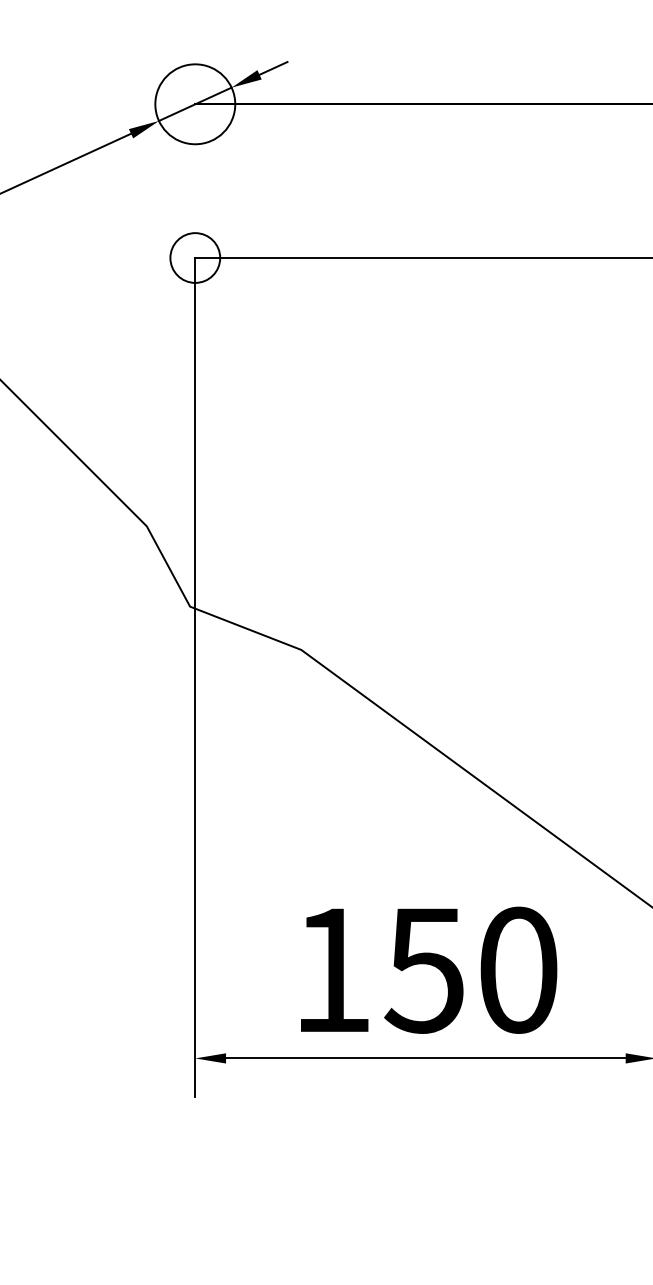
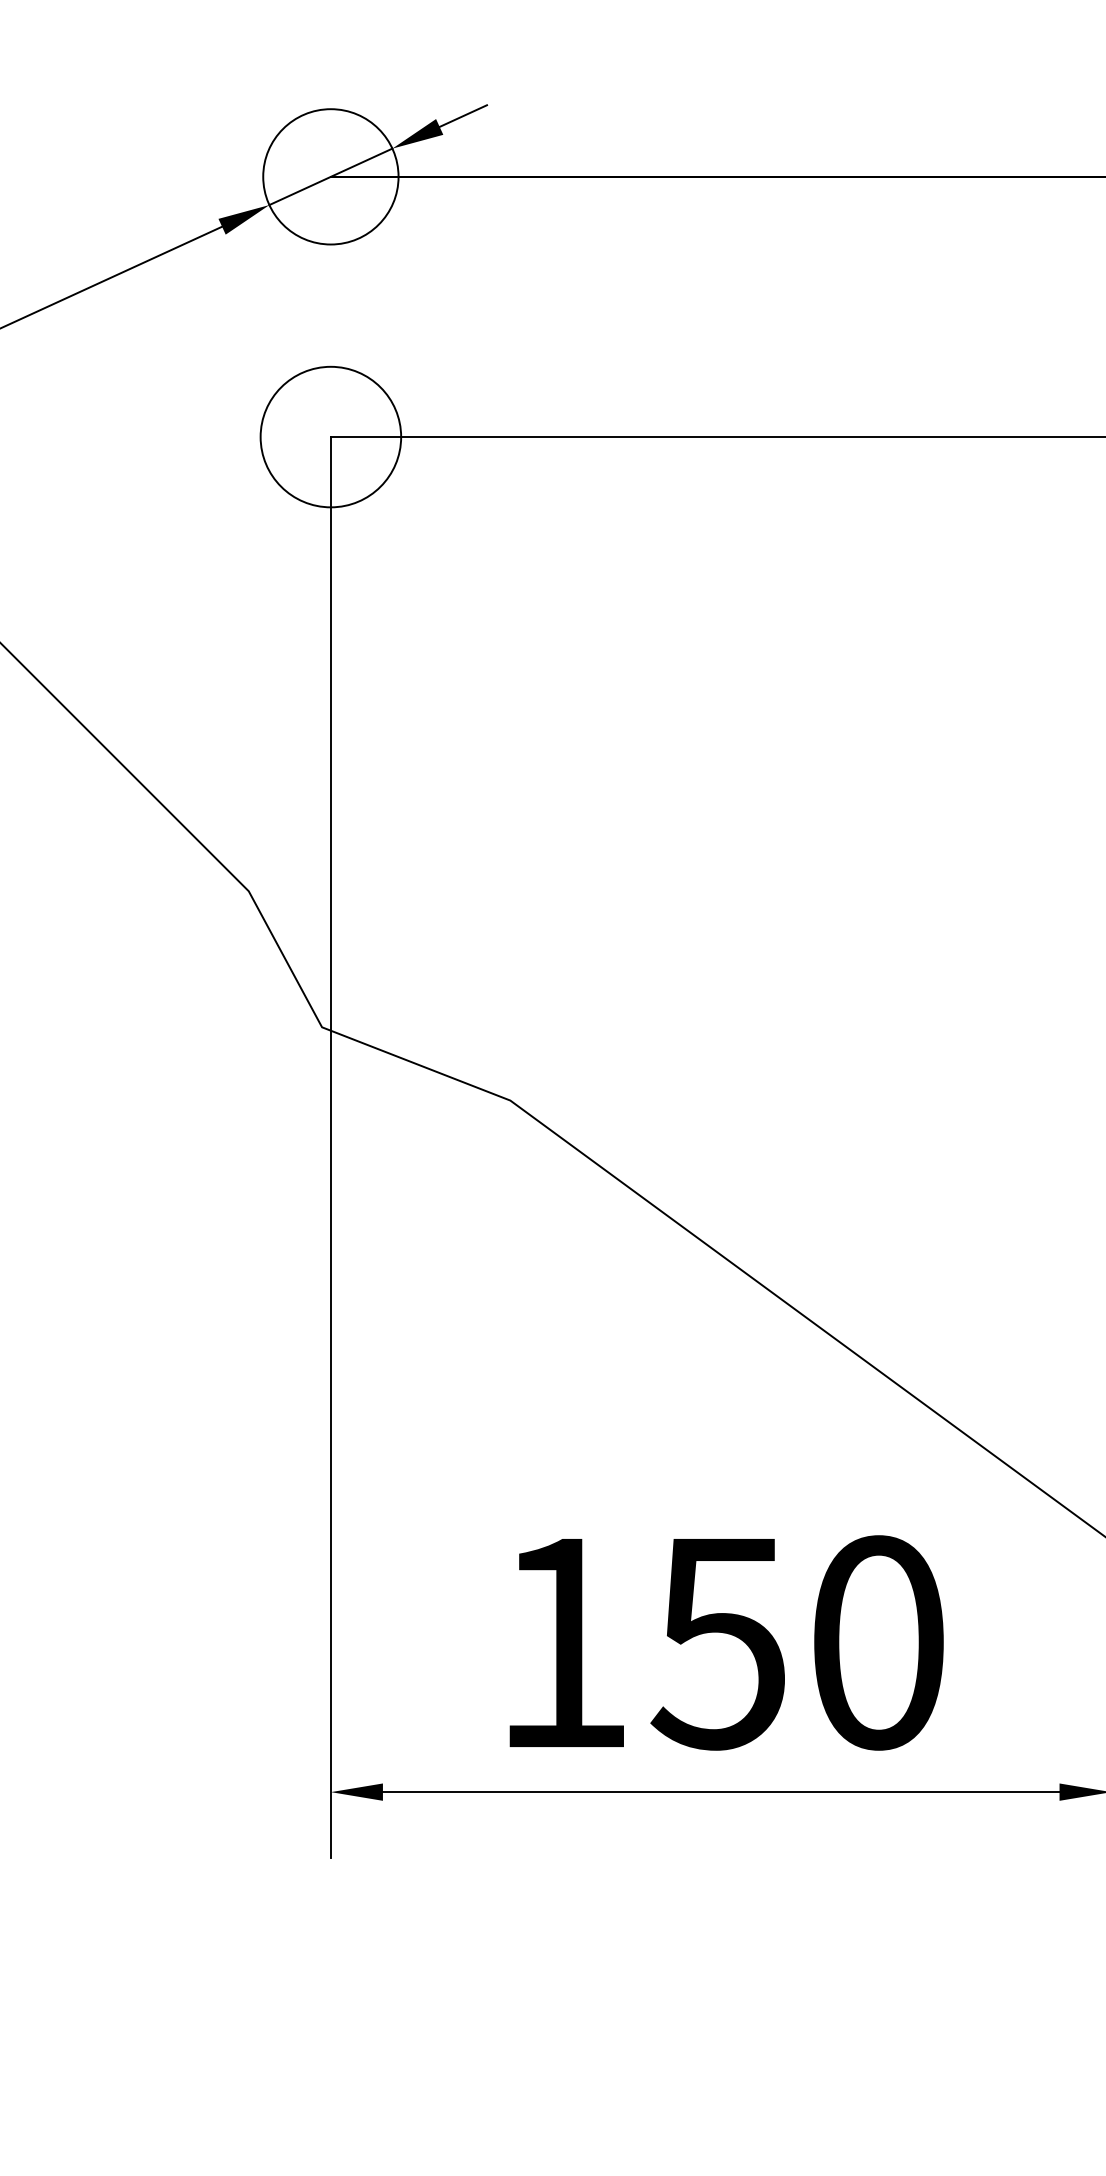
circle: (194, 257) -> (329, 436), size x1.67

